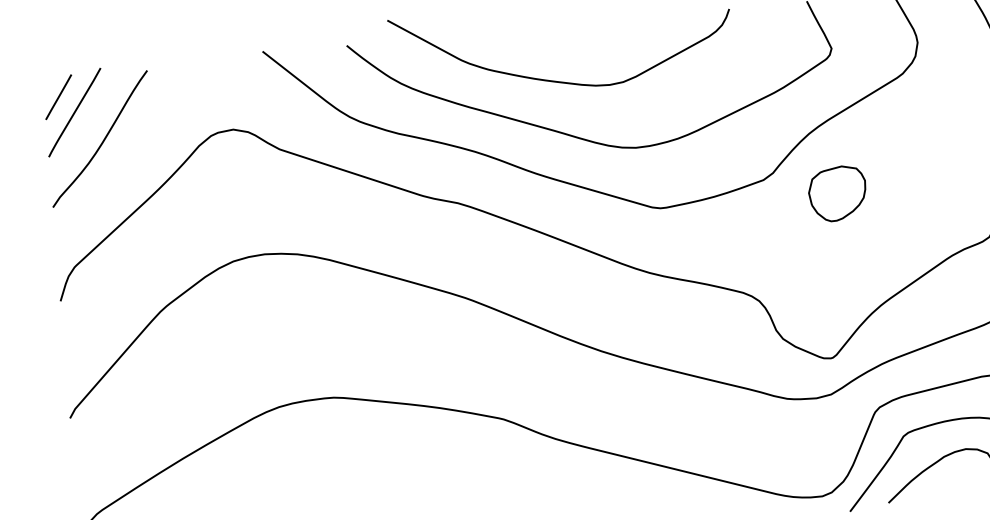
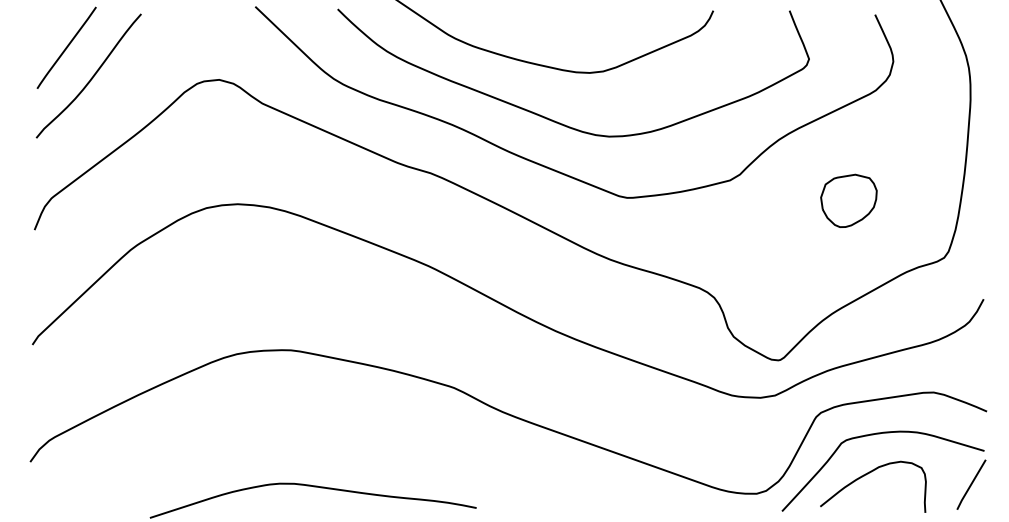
line: (58, 97) -> (52, 31), removed
part: (837, 193) -> (848, 200), moved

